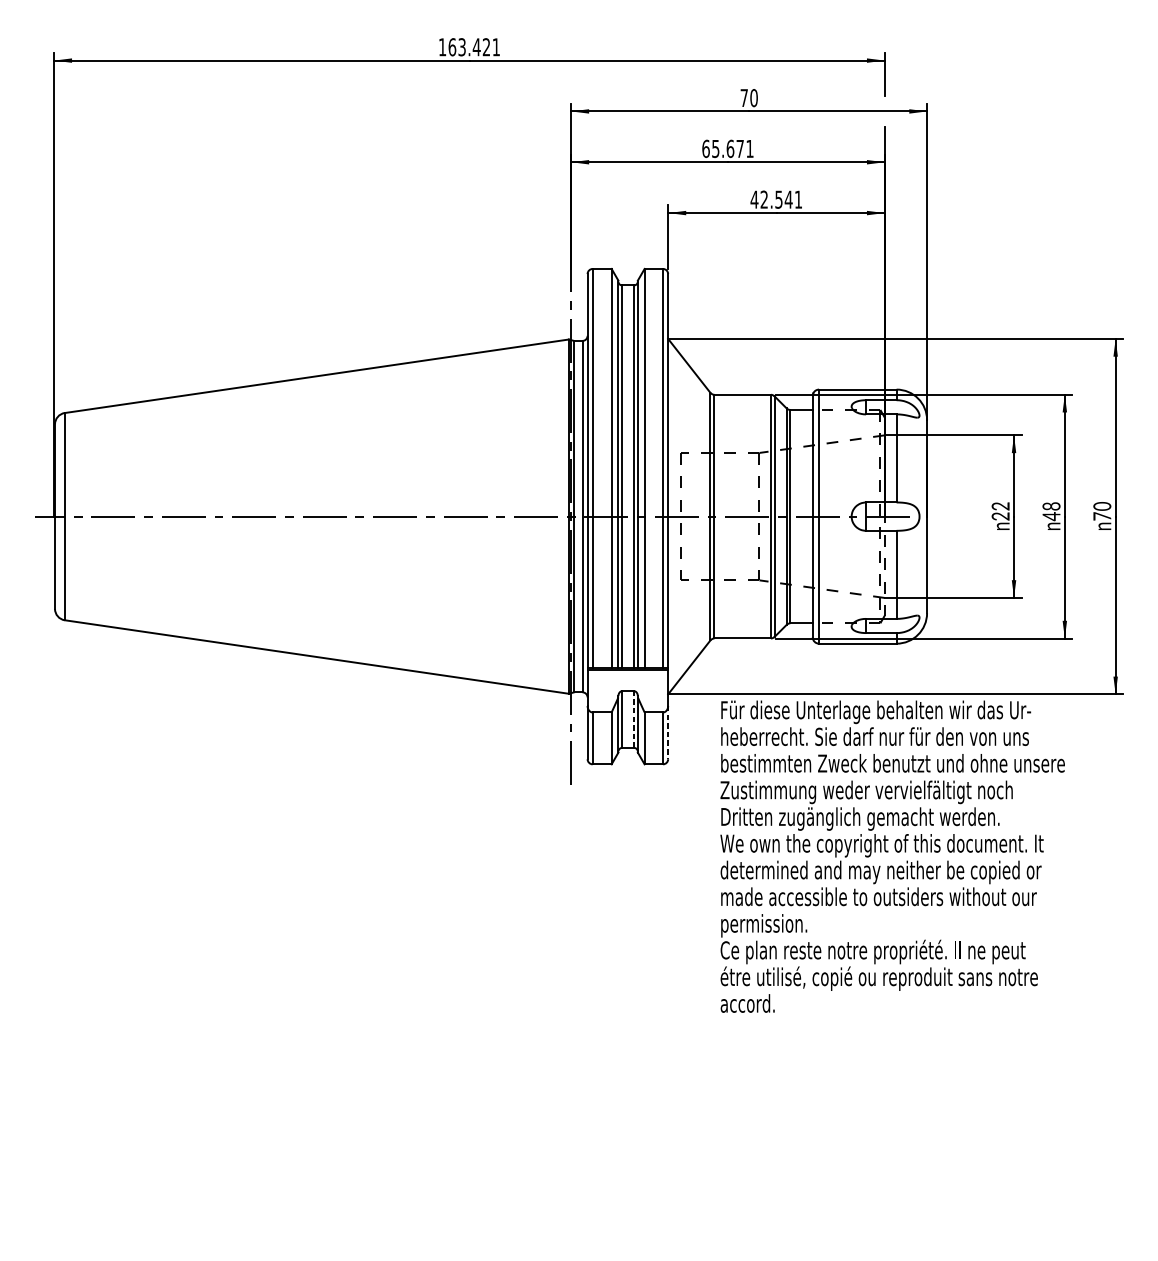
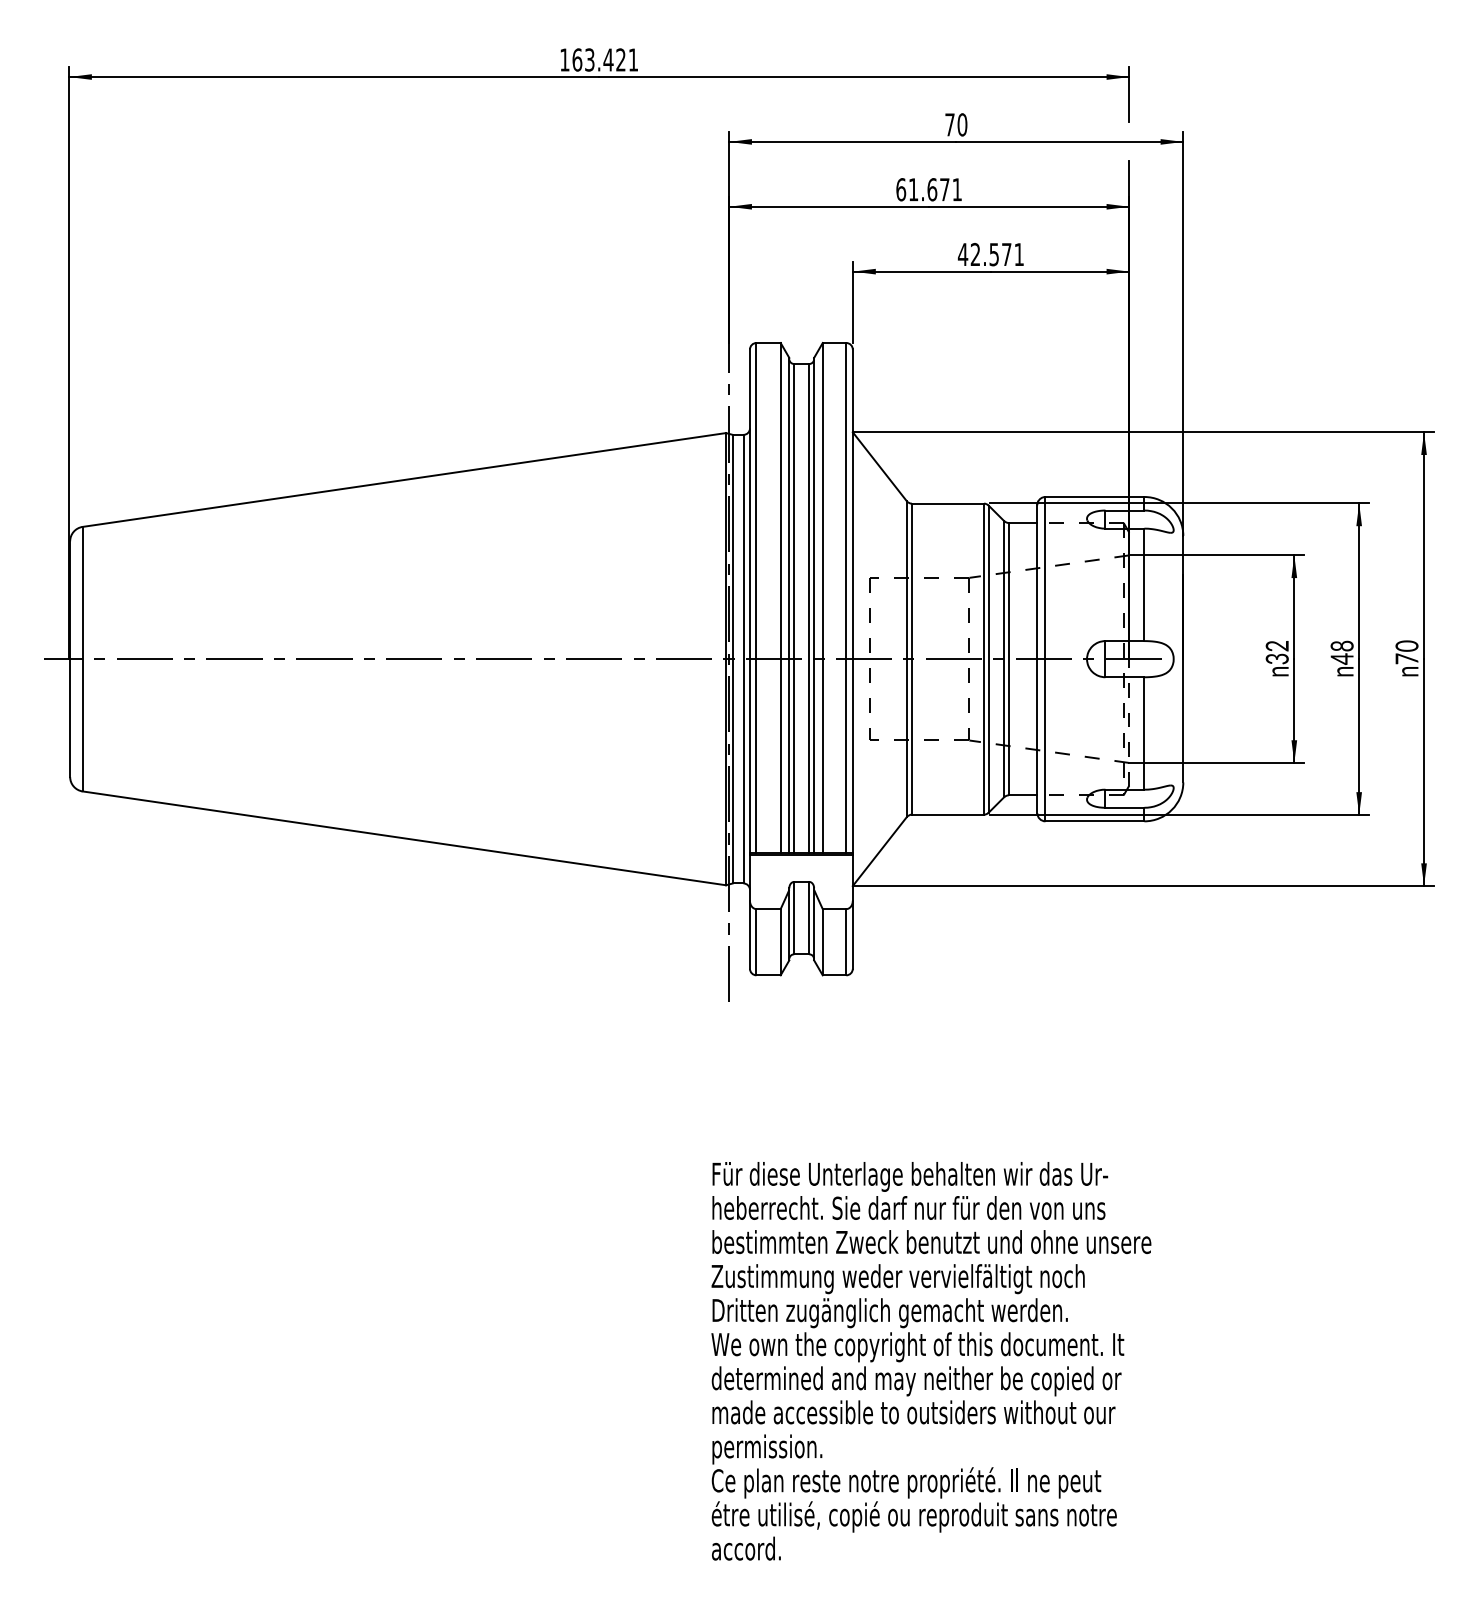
text: (715, 148) -> (913, 189), 65.671 -> 61.671
text: (788, 199) -> (1006, 254), 42.541 -> 42.571
text: (1003, 516) -> (1280, 658), 22 -> 32
line: (634, 719) -> (809, 917), dashed -> solid
line: (667, 733) -> (852, 935), dashed -> solid
text: (892, 856) -> (931, 1361), moved

